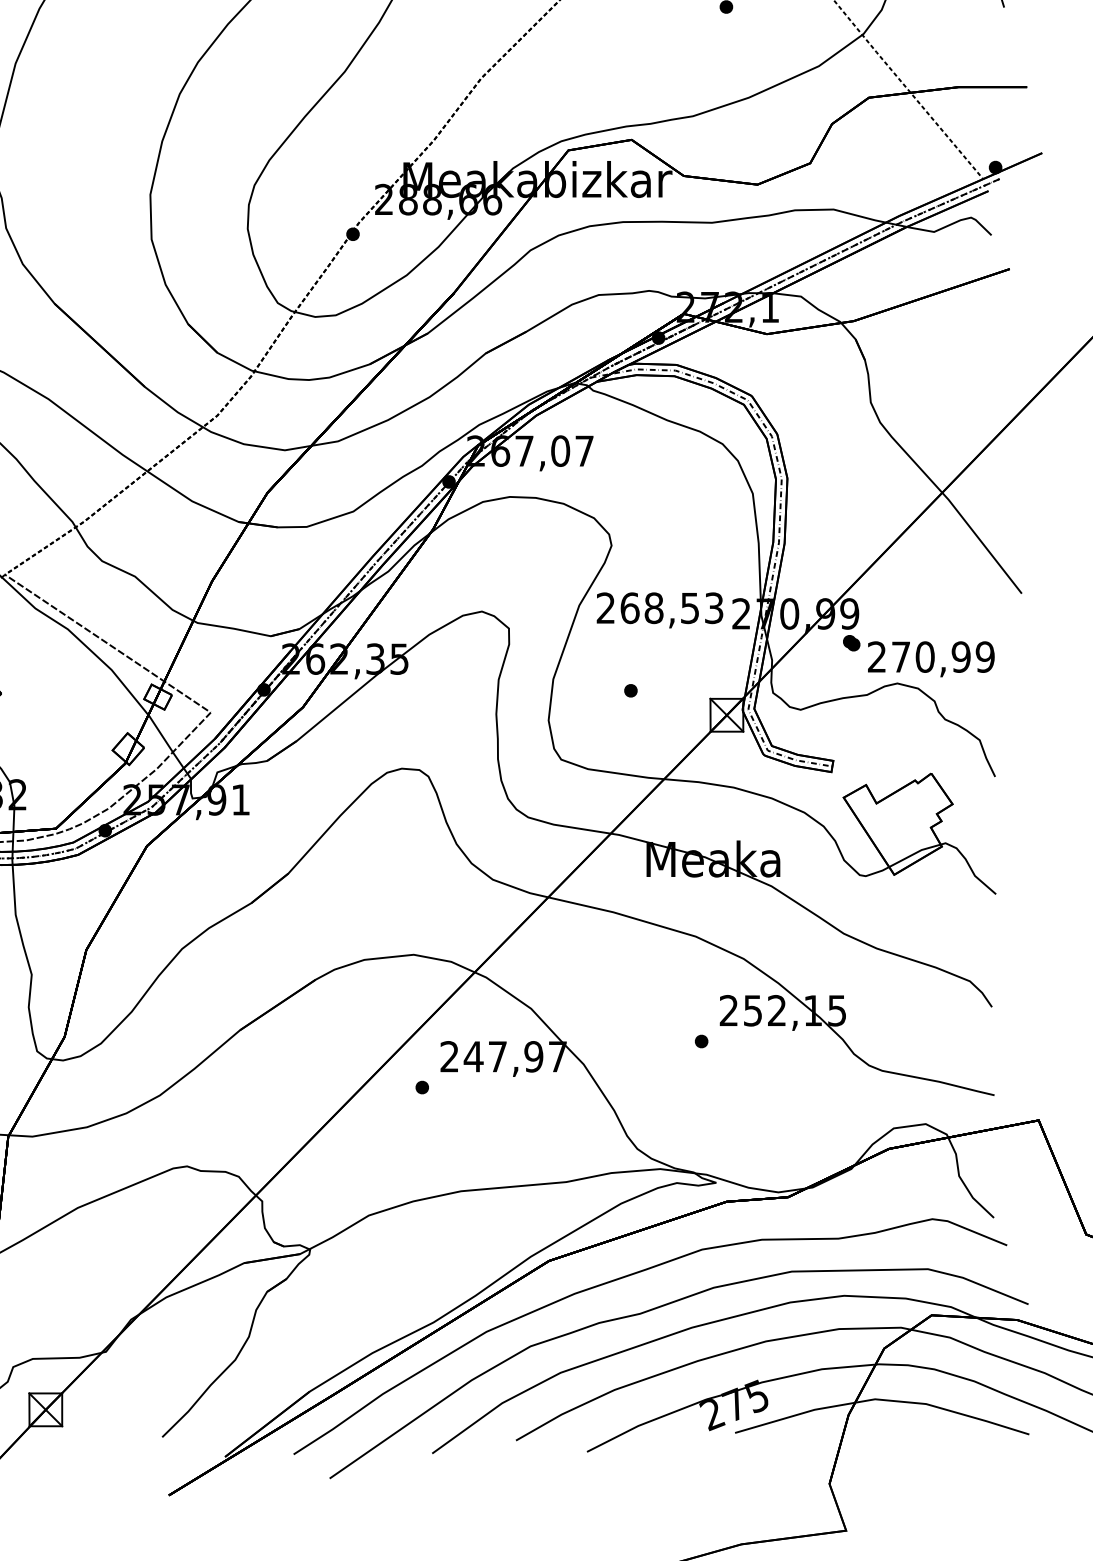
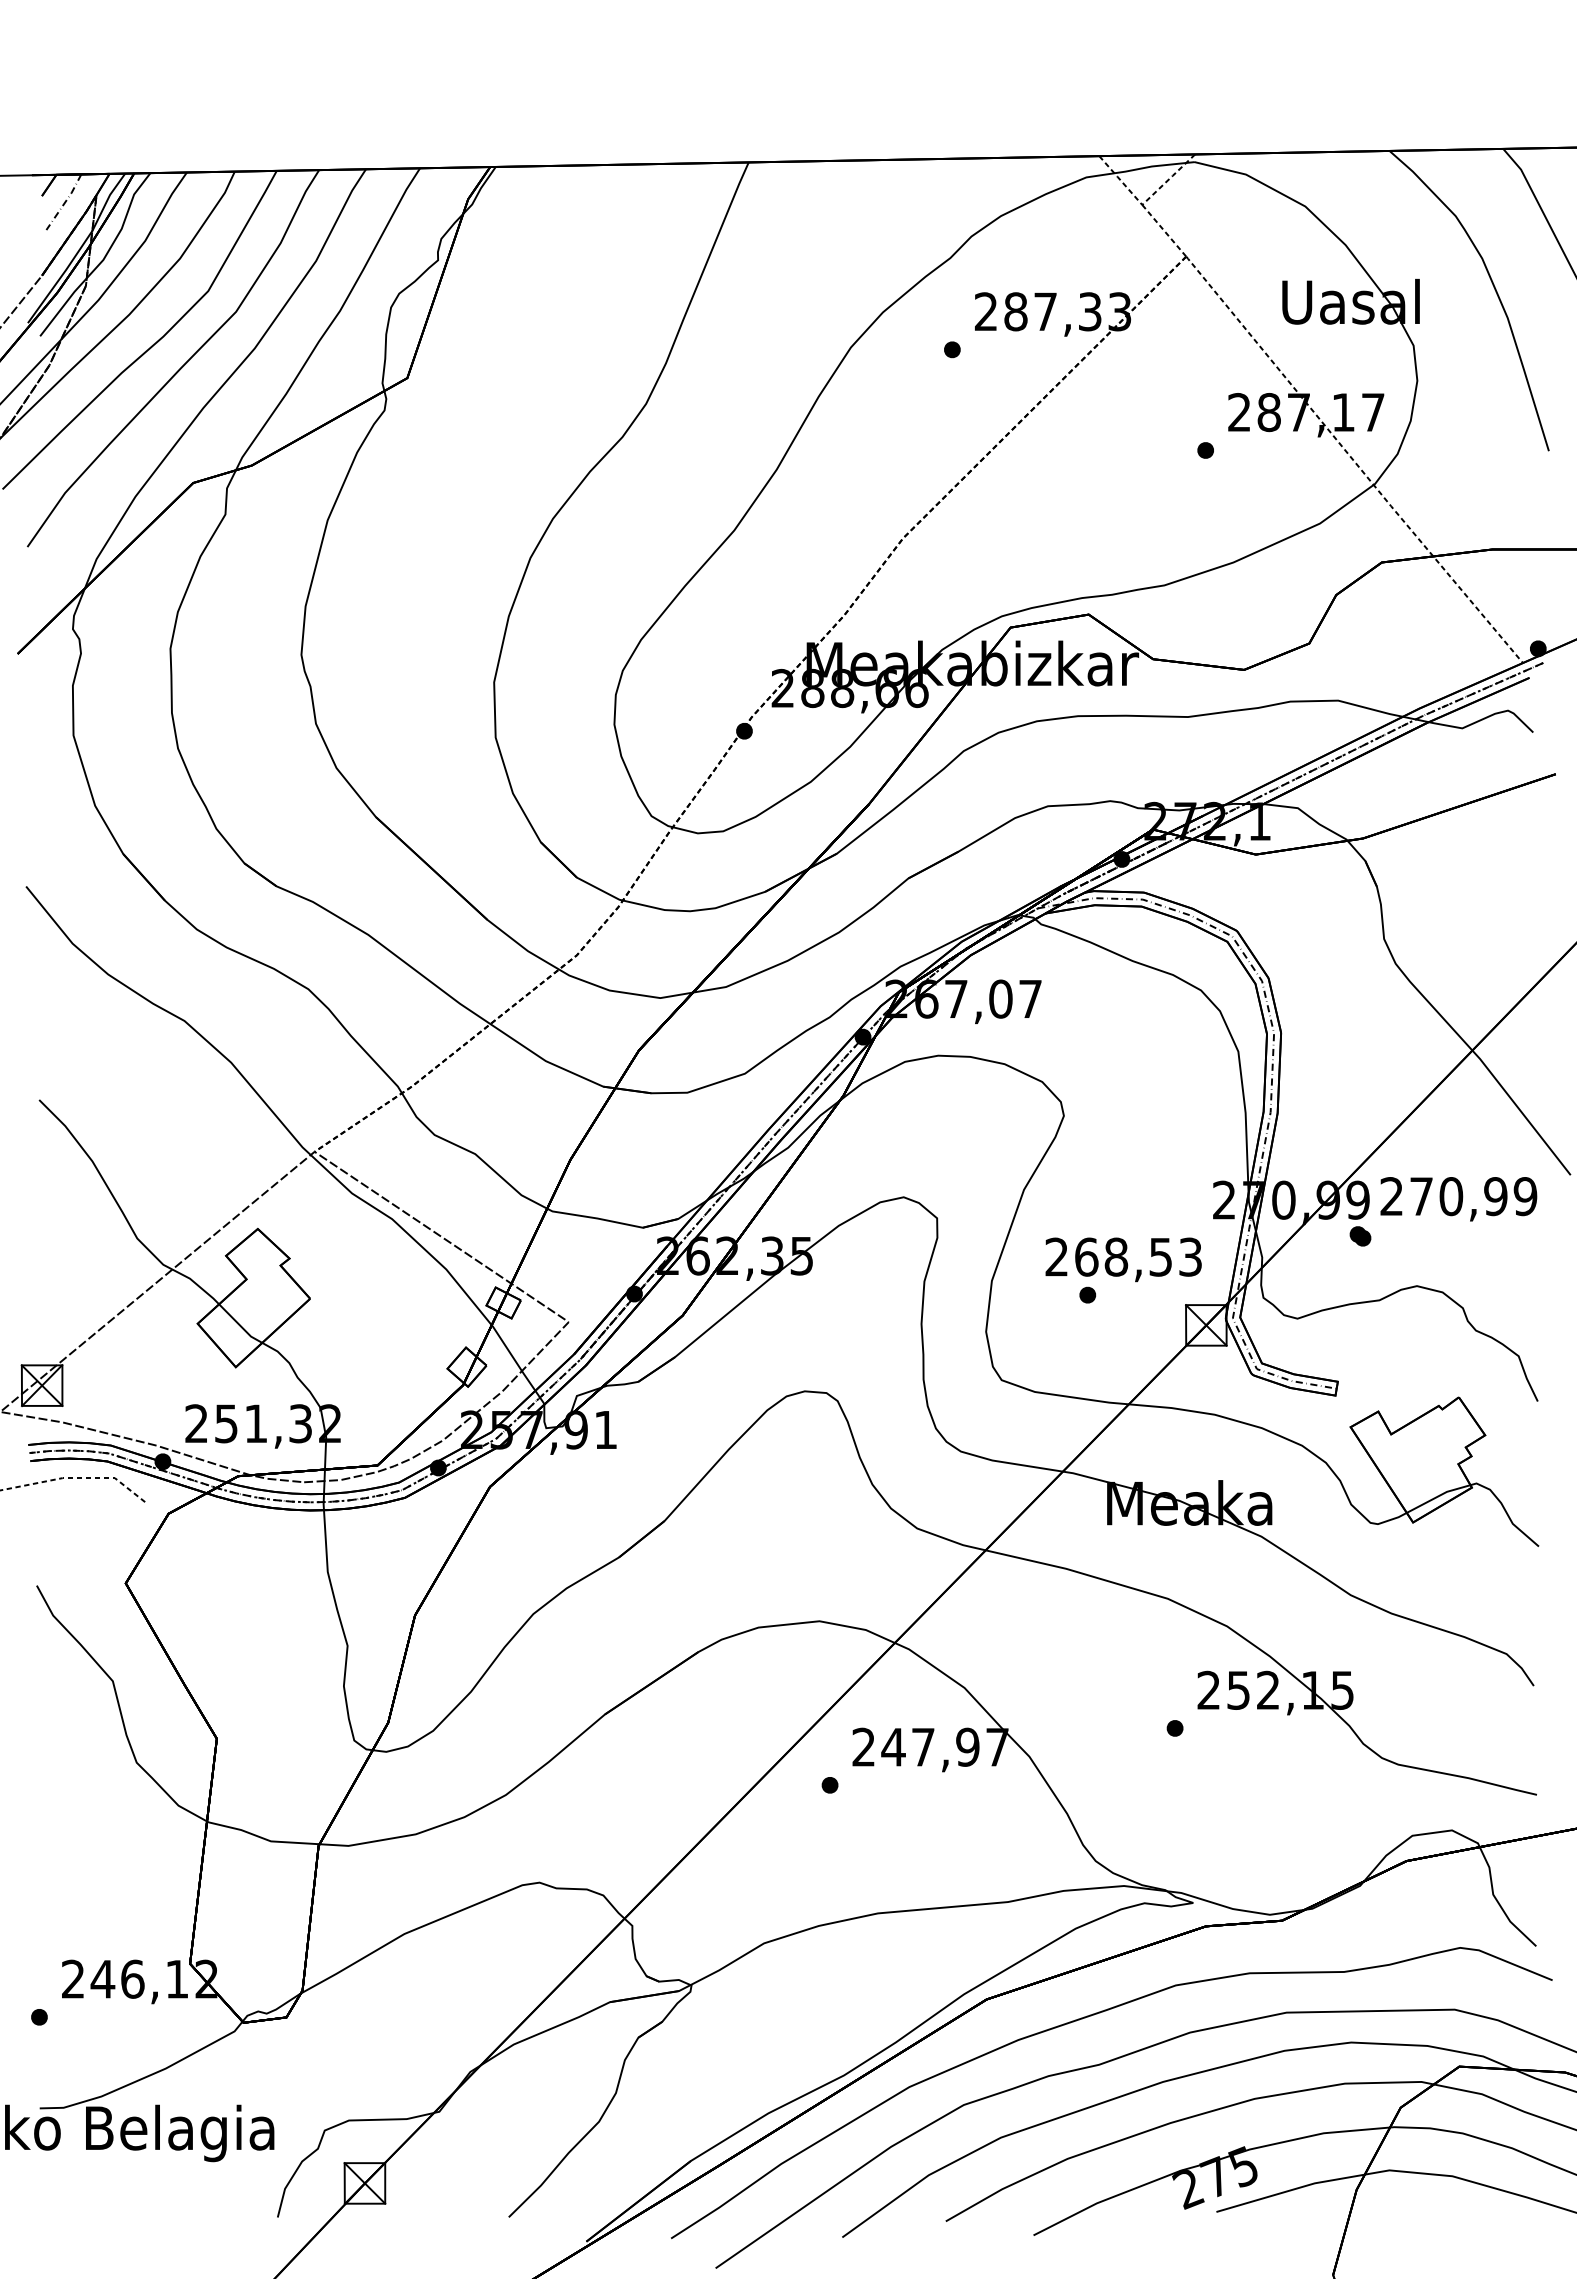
text: (659, 610) -> (1123, 1259), moved
text: (931, 659) -> (1458, 1199), moved

